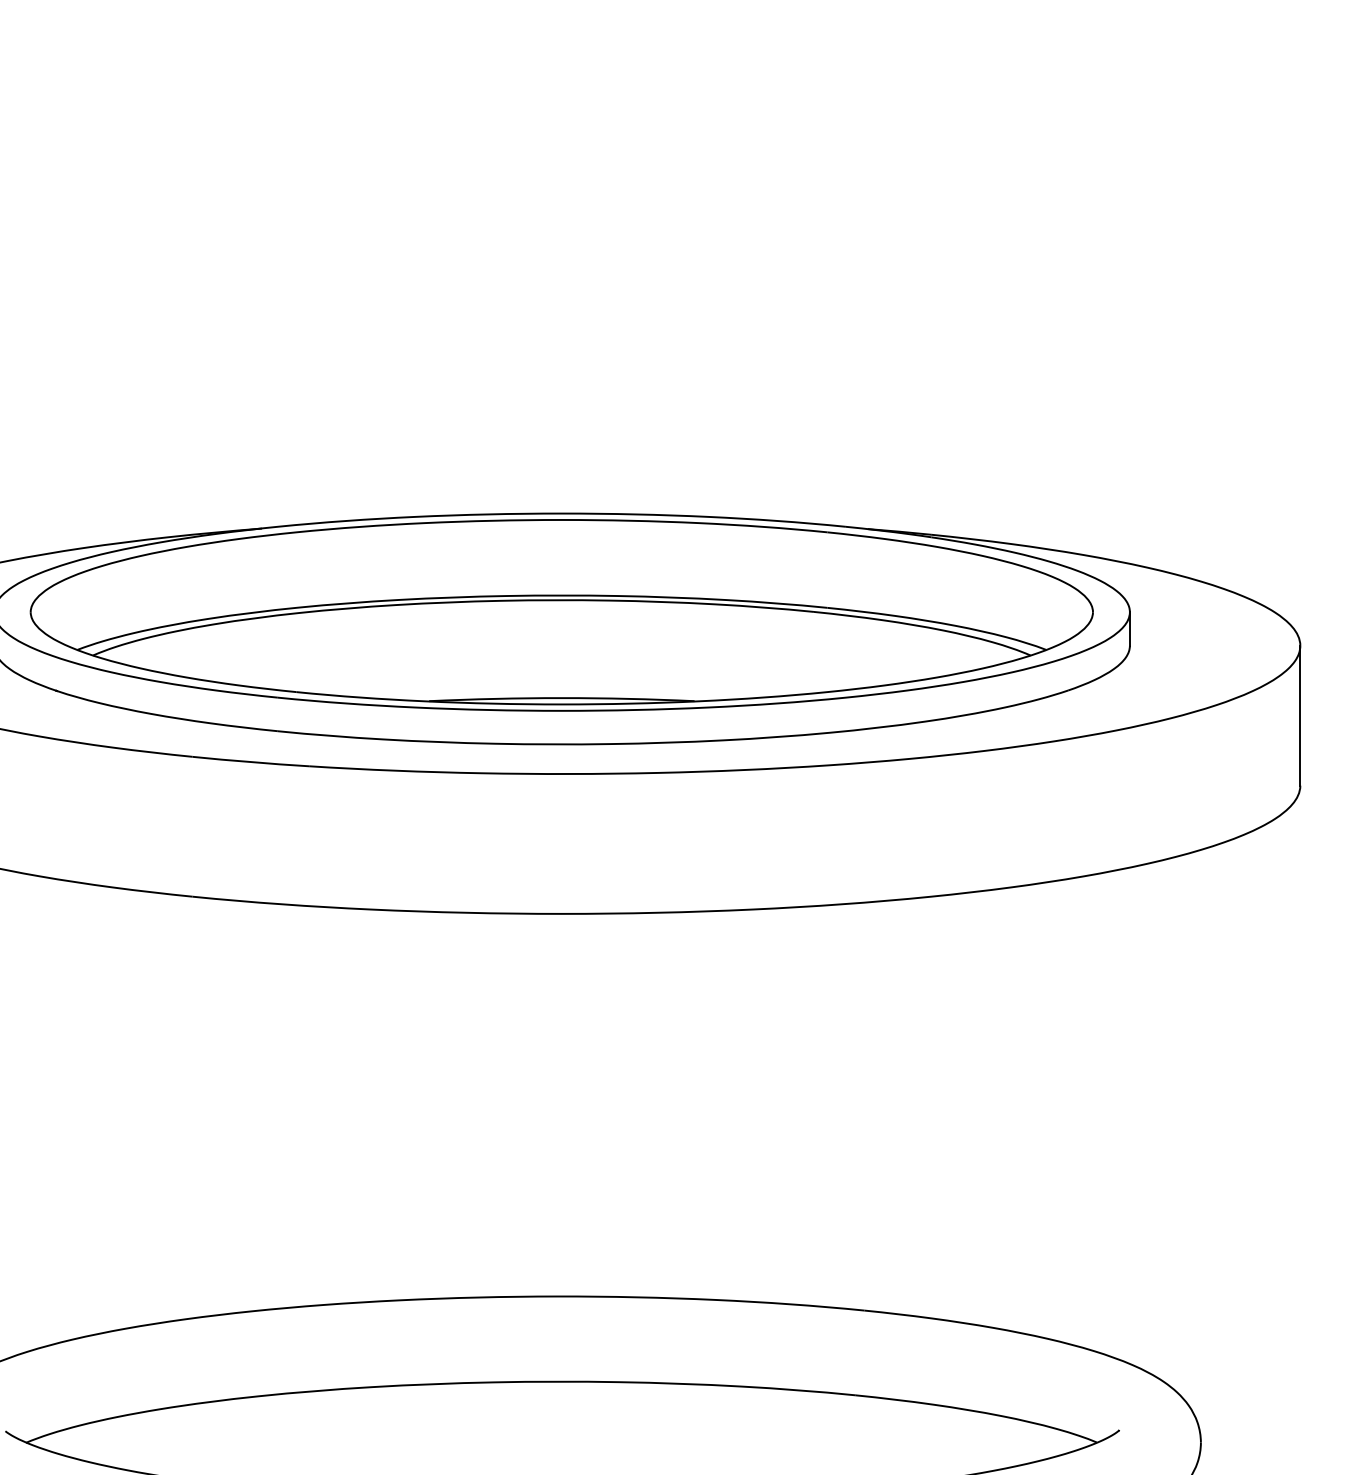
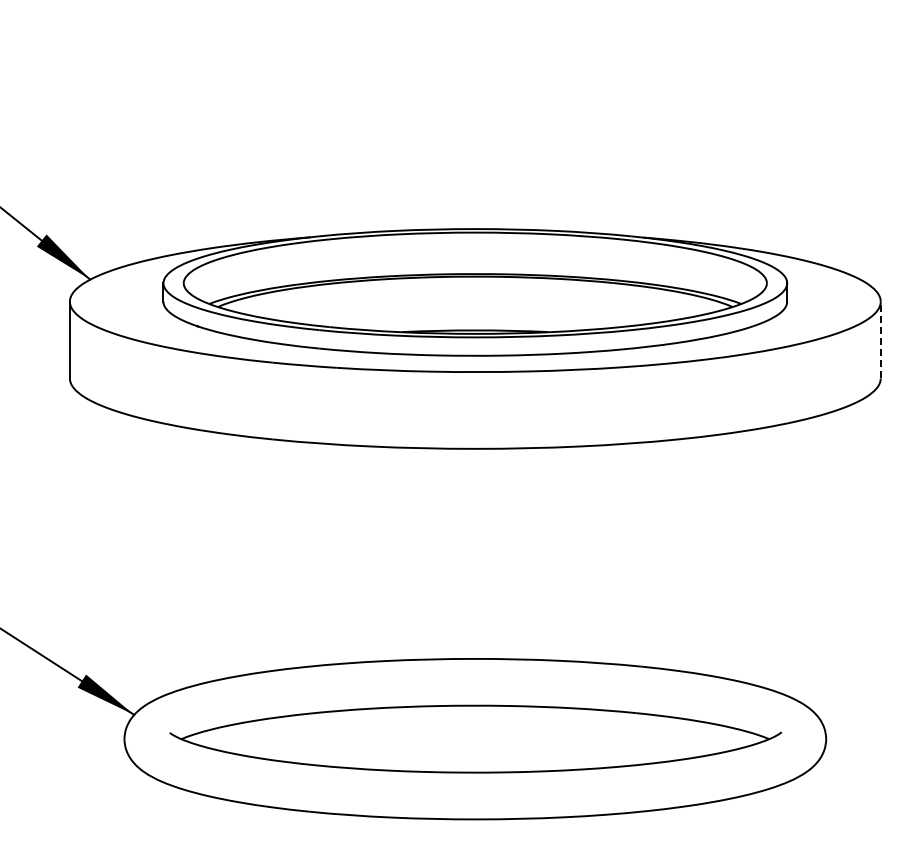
line: (1299, 714) -> (880, 339), solid -> dashed

